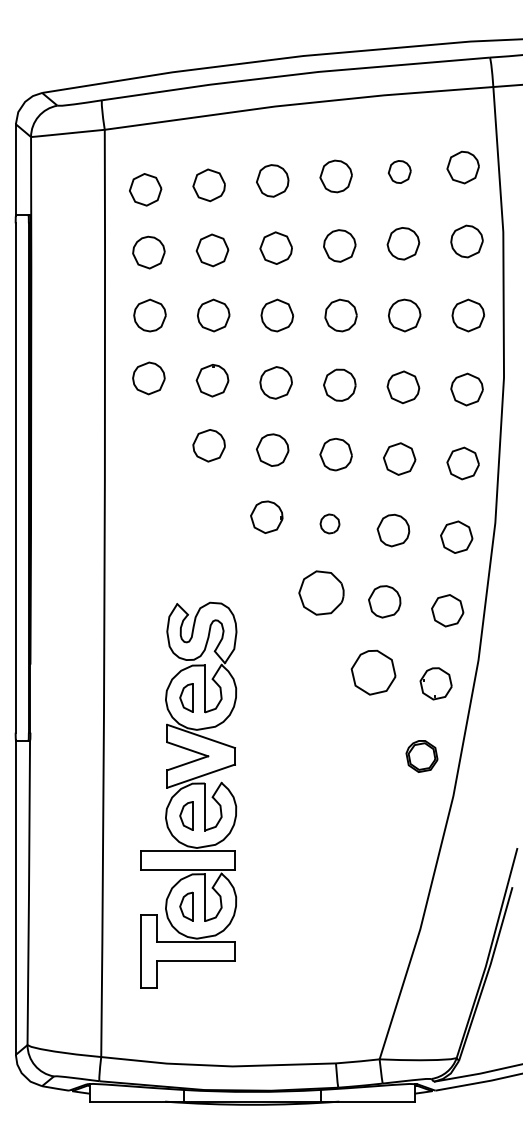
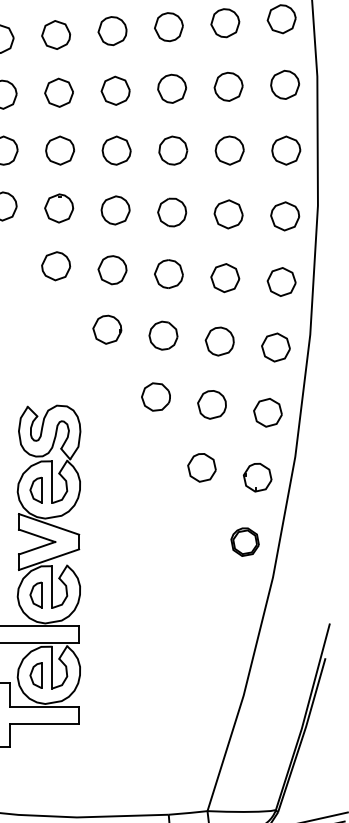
part: (399, 171) -> (225, 22), size x1.43
part: (329, 523) -> (163, 335), size x1.67
part: (321, 592) -> (155, 396), size x0.71
part: (372, 672) -> (201, 467), size x0.71

